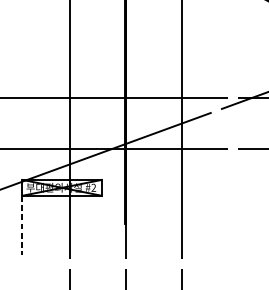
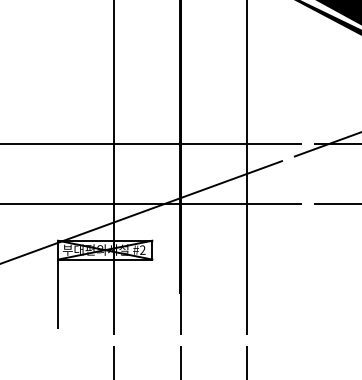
line: (22, 225) -> (58, 294), dashed -> solid

